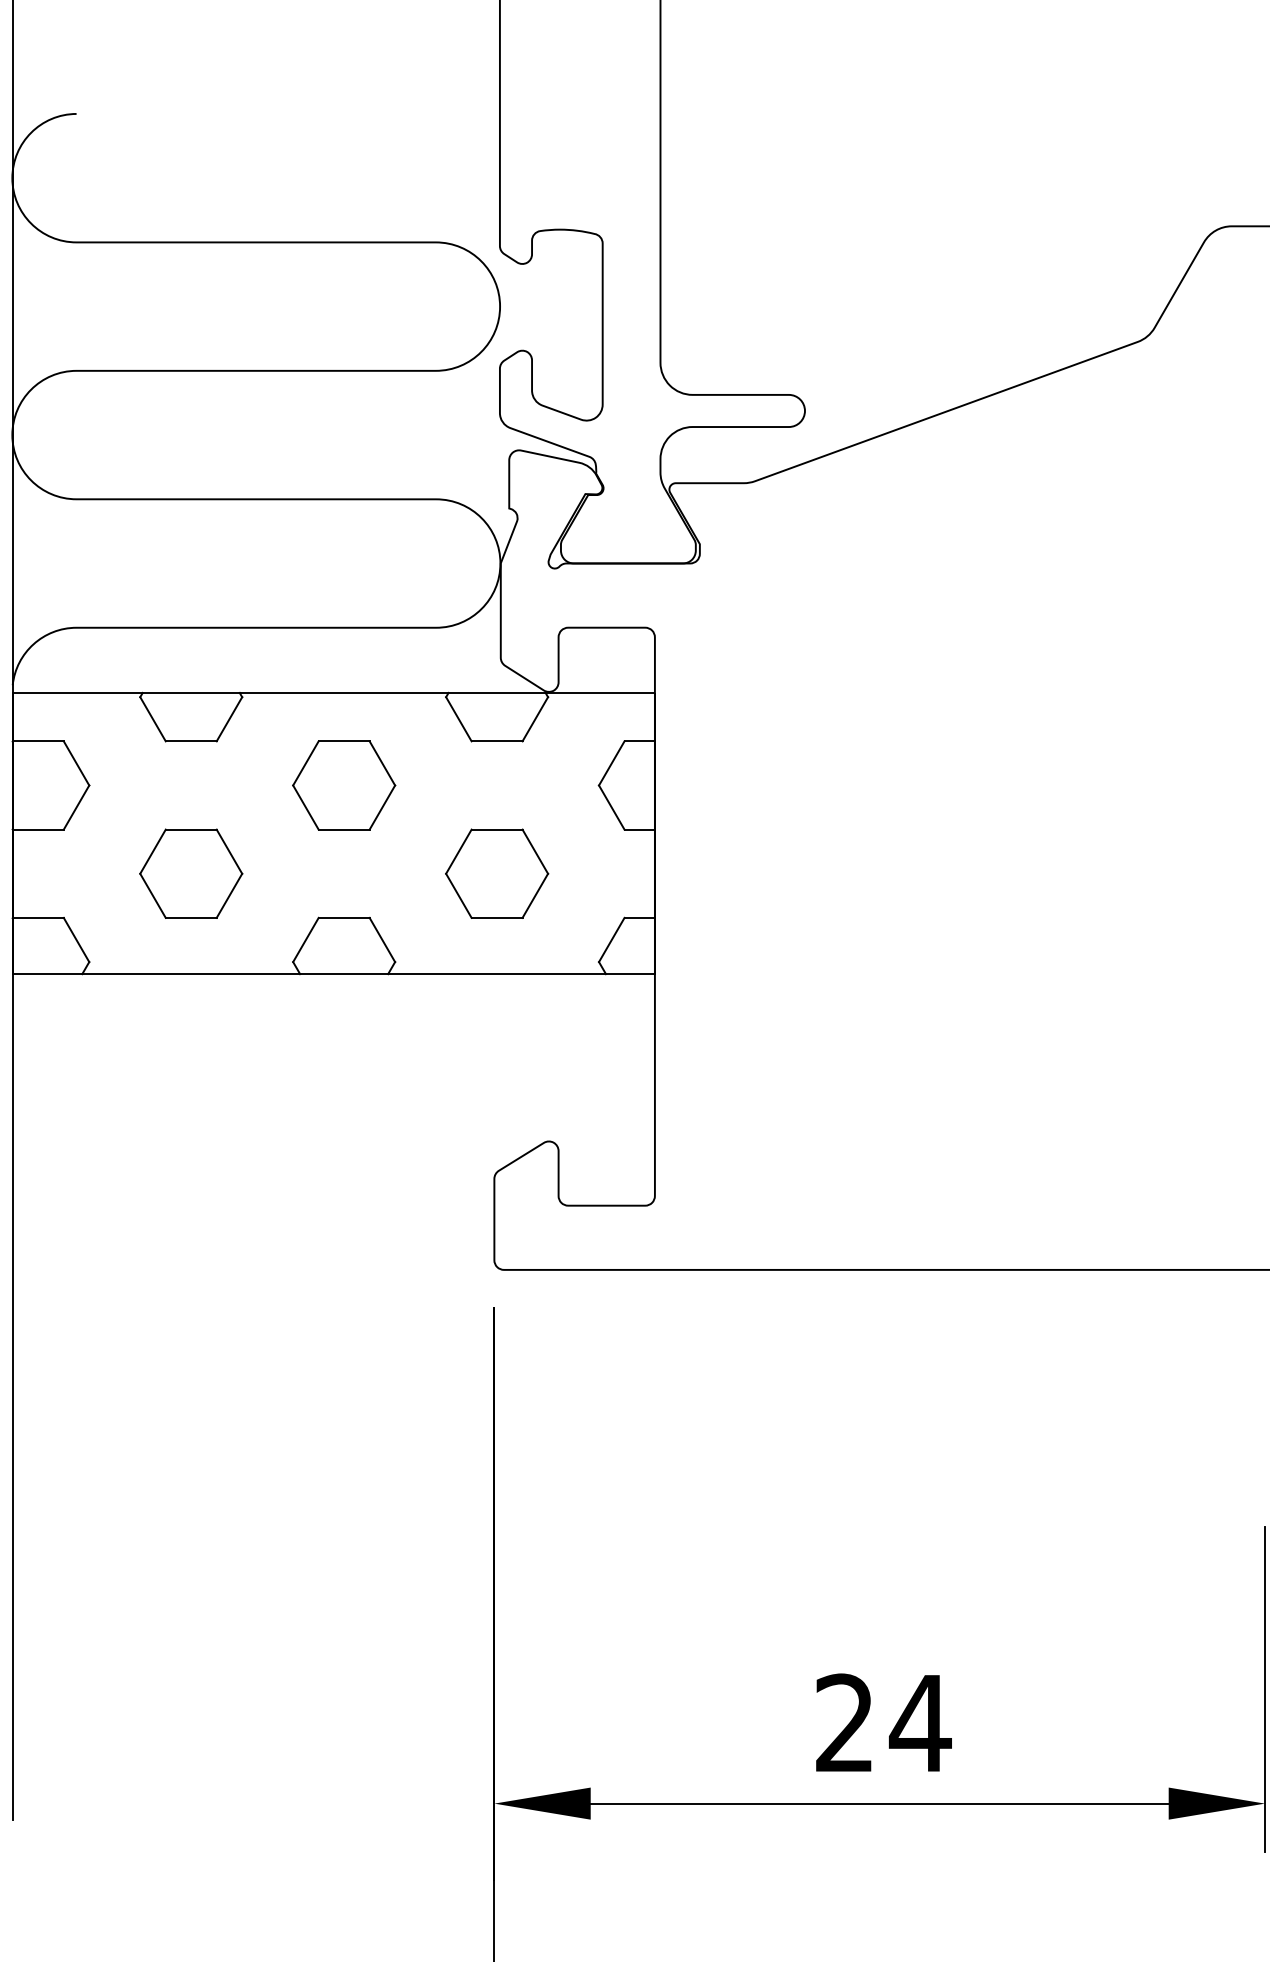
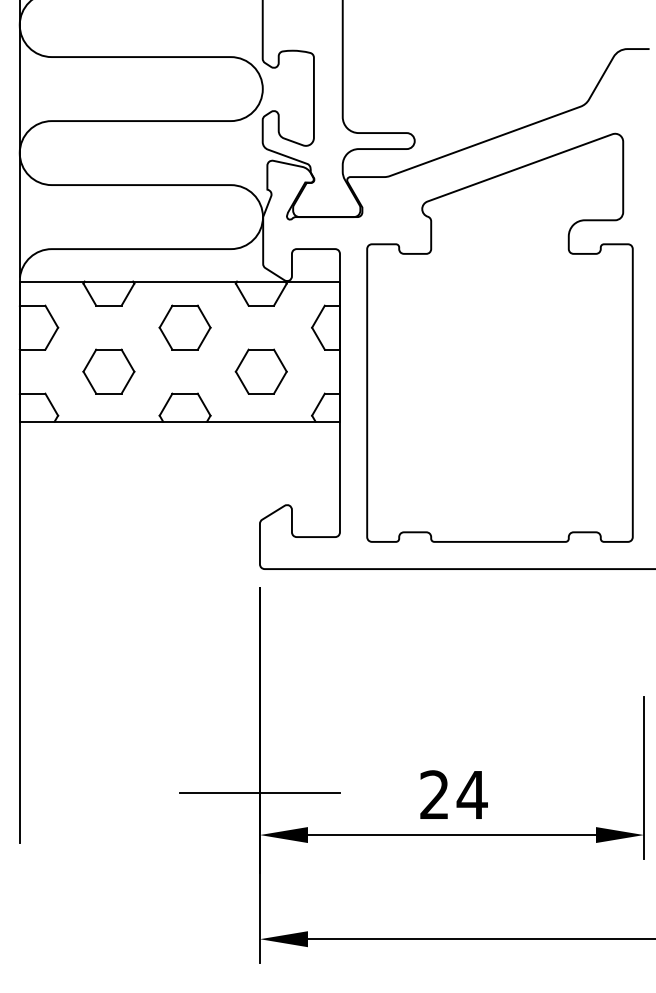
part: (975, 805) -> (499, 337), added
line: (493, 1720) -> (259, 793), added

